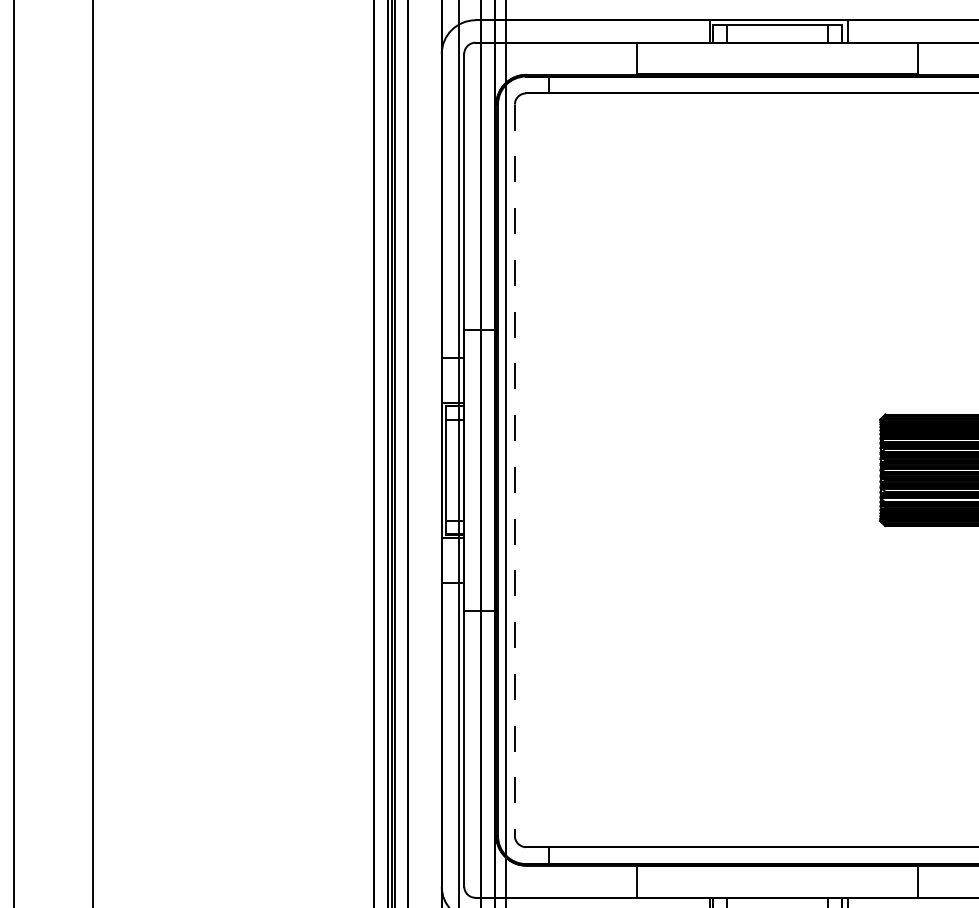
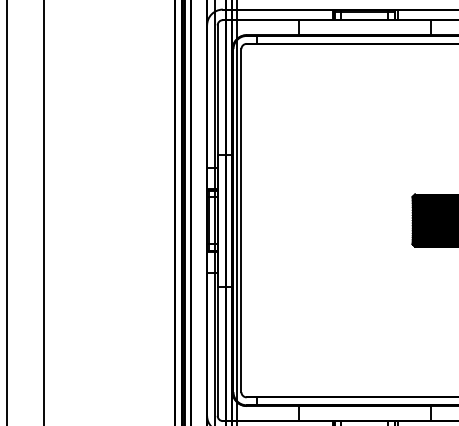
line: (515, 472) -> (241, 221), dashed -> solid

